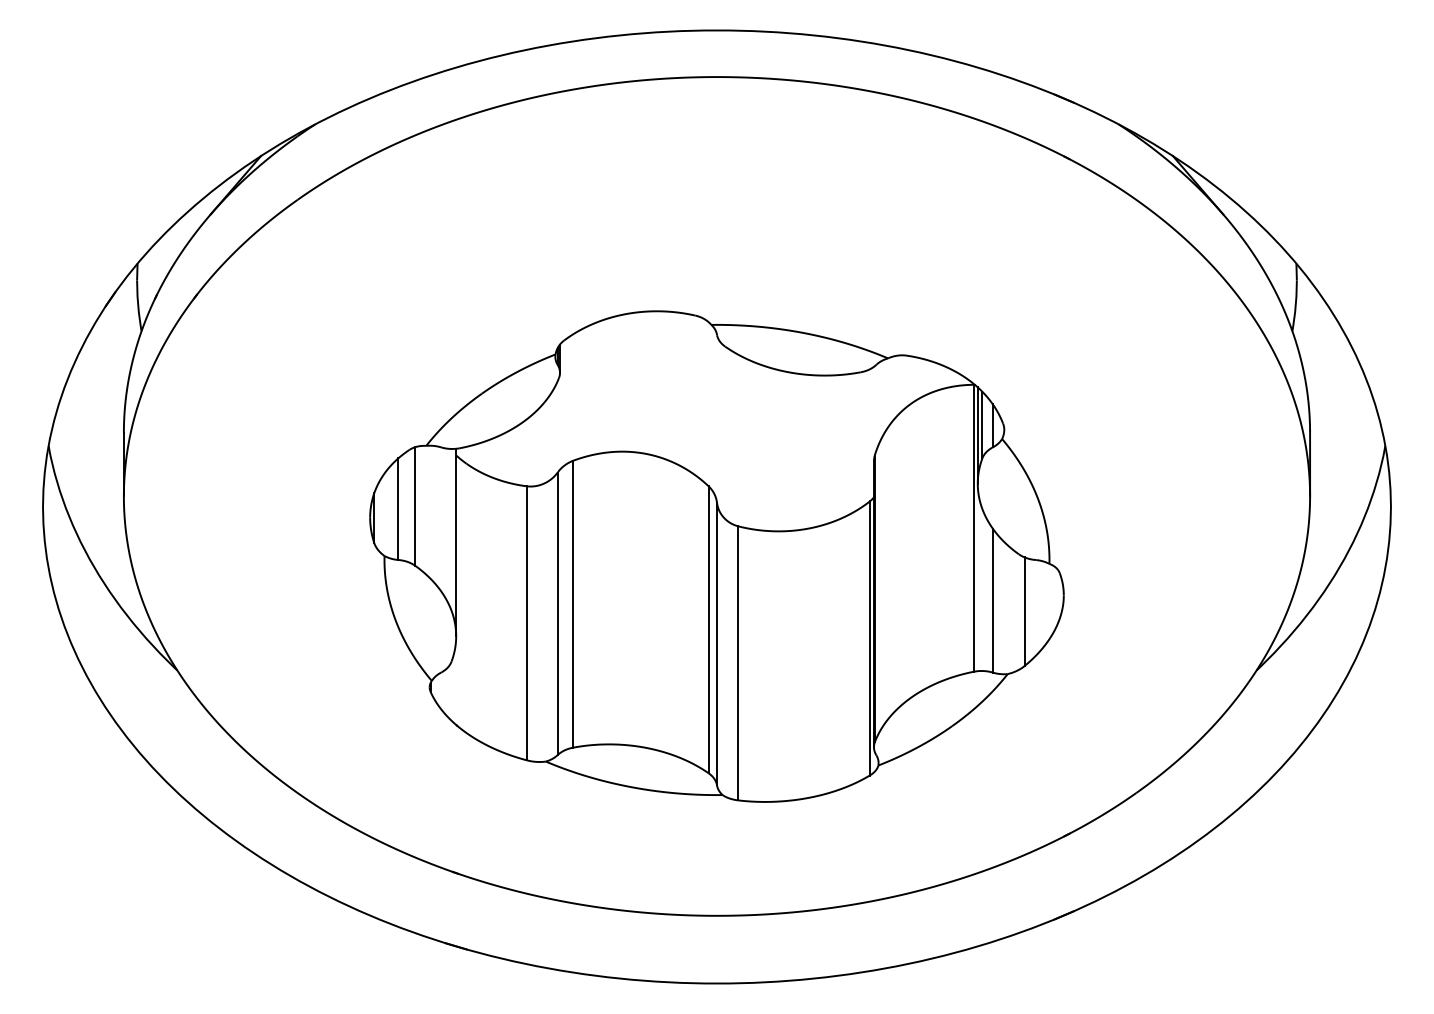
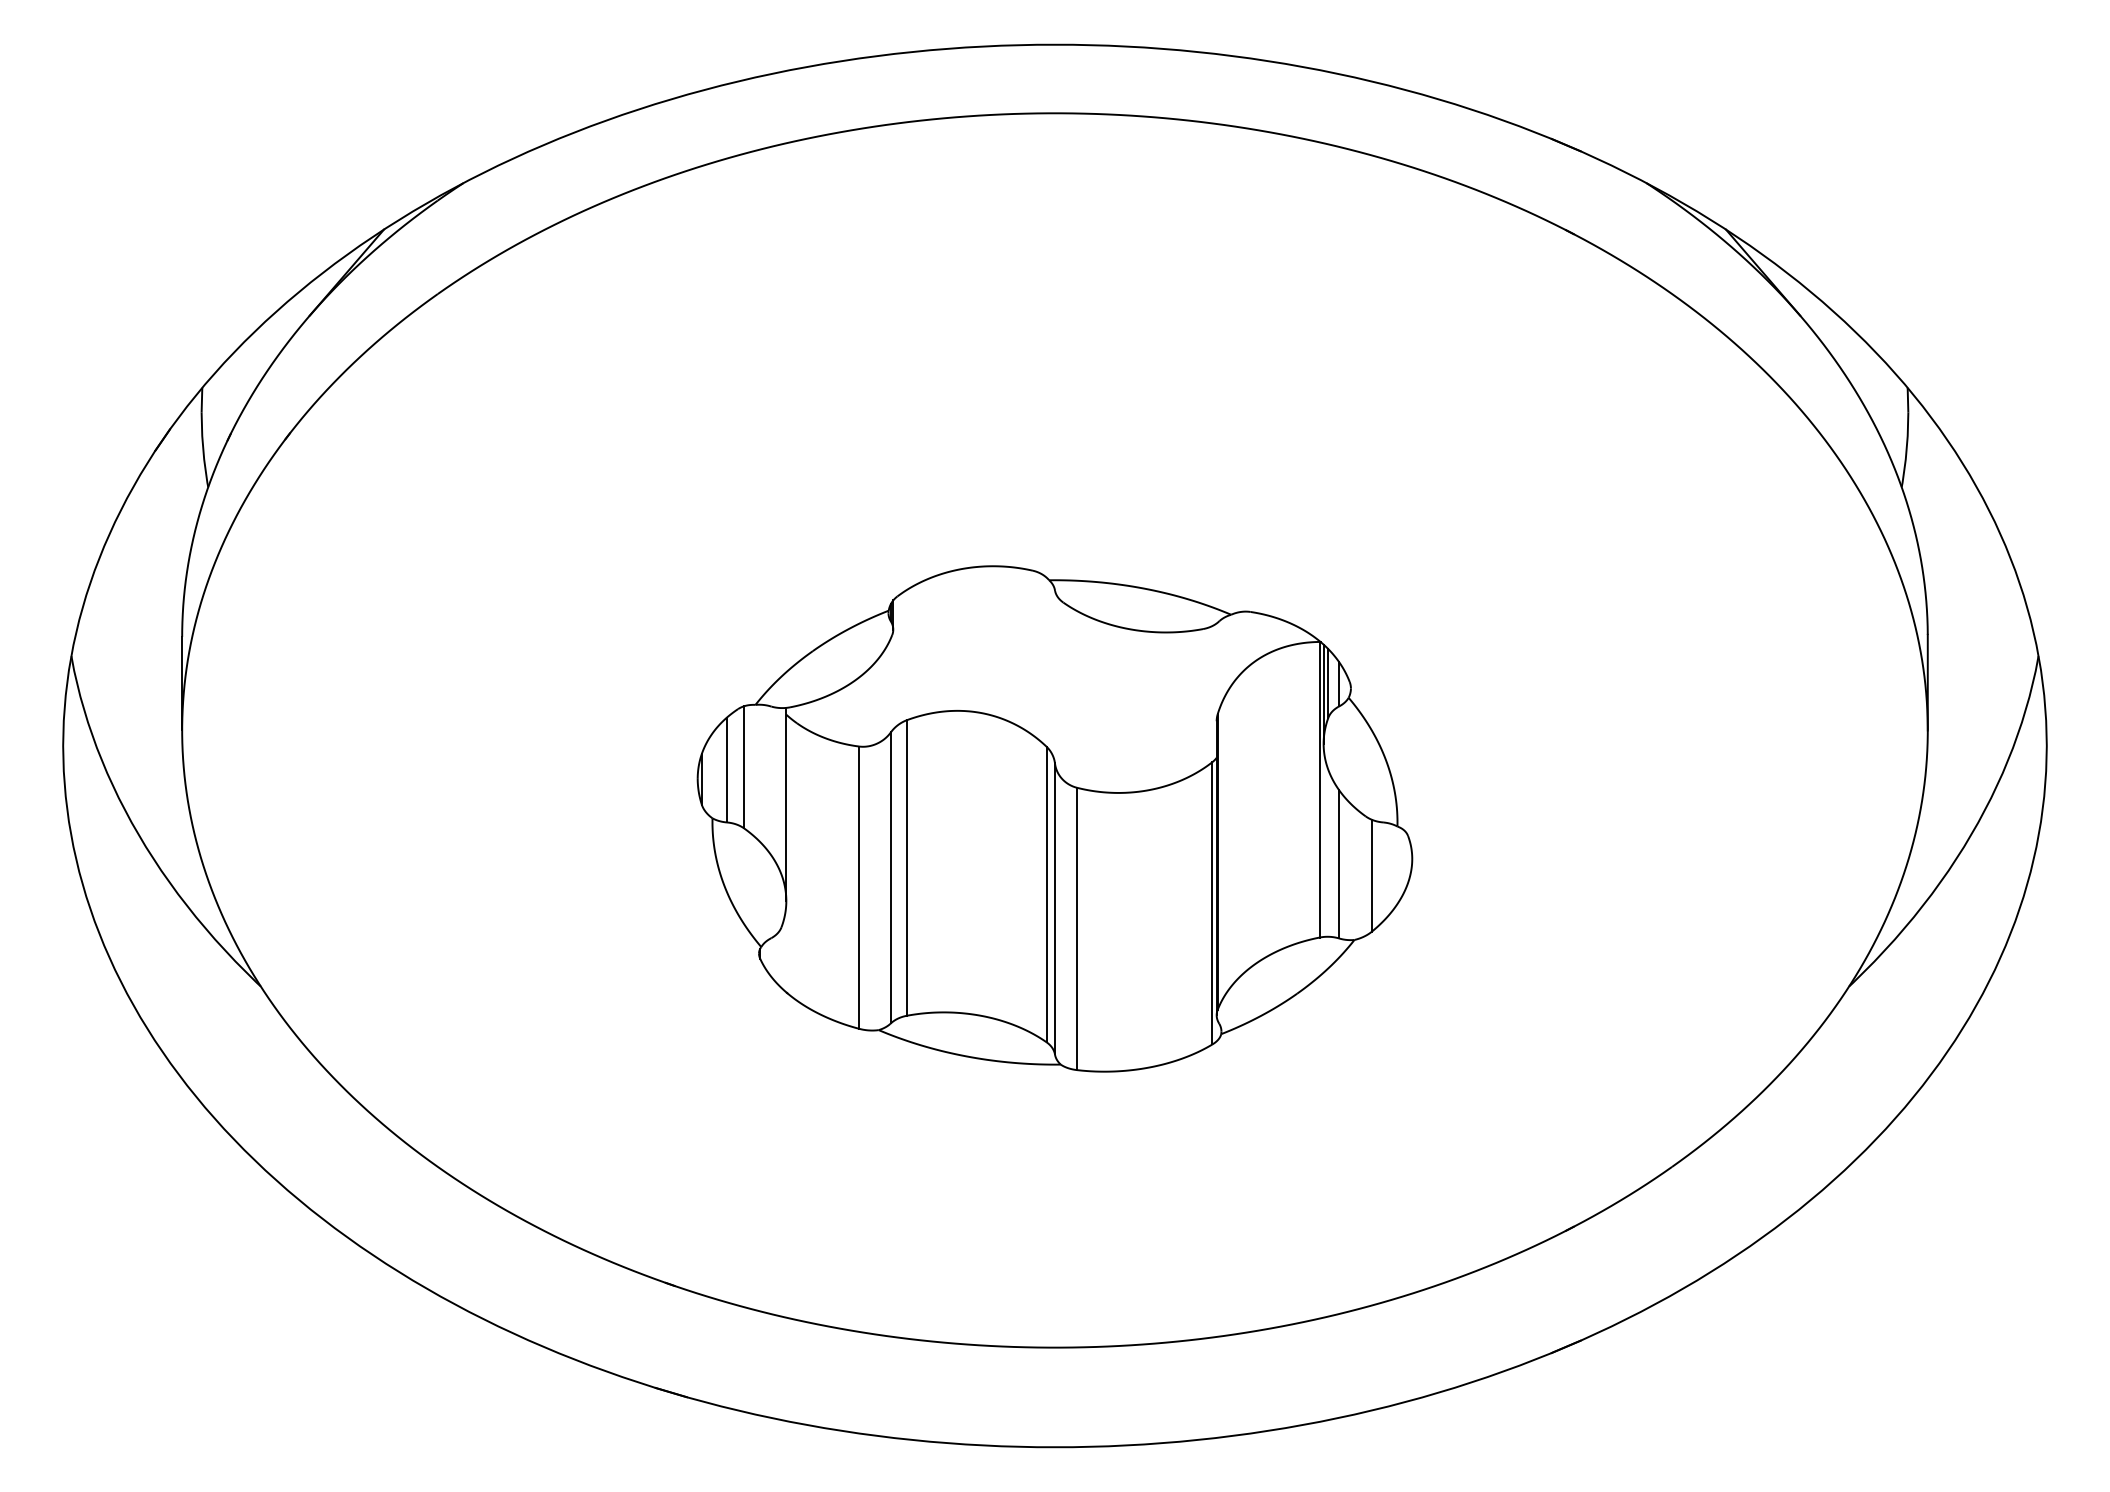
part: (716, 556) -> (1054, 818), size x0.7

